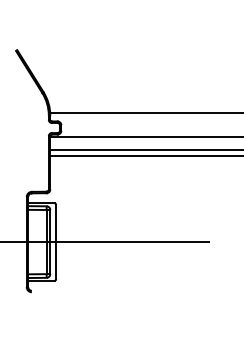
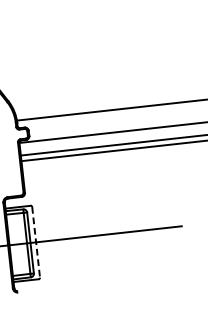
line: (56, 242) -> (36, 242), solid -> dashed

